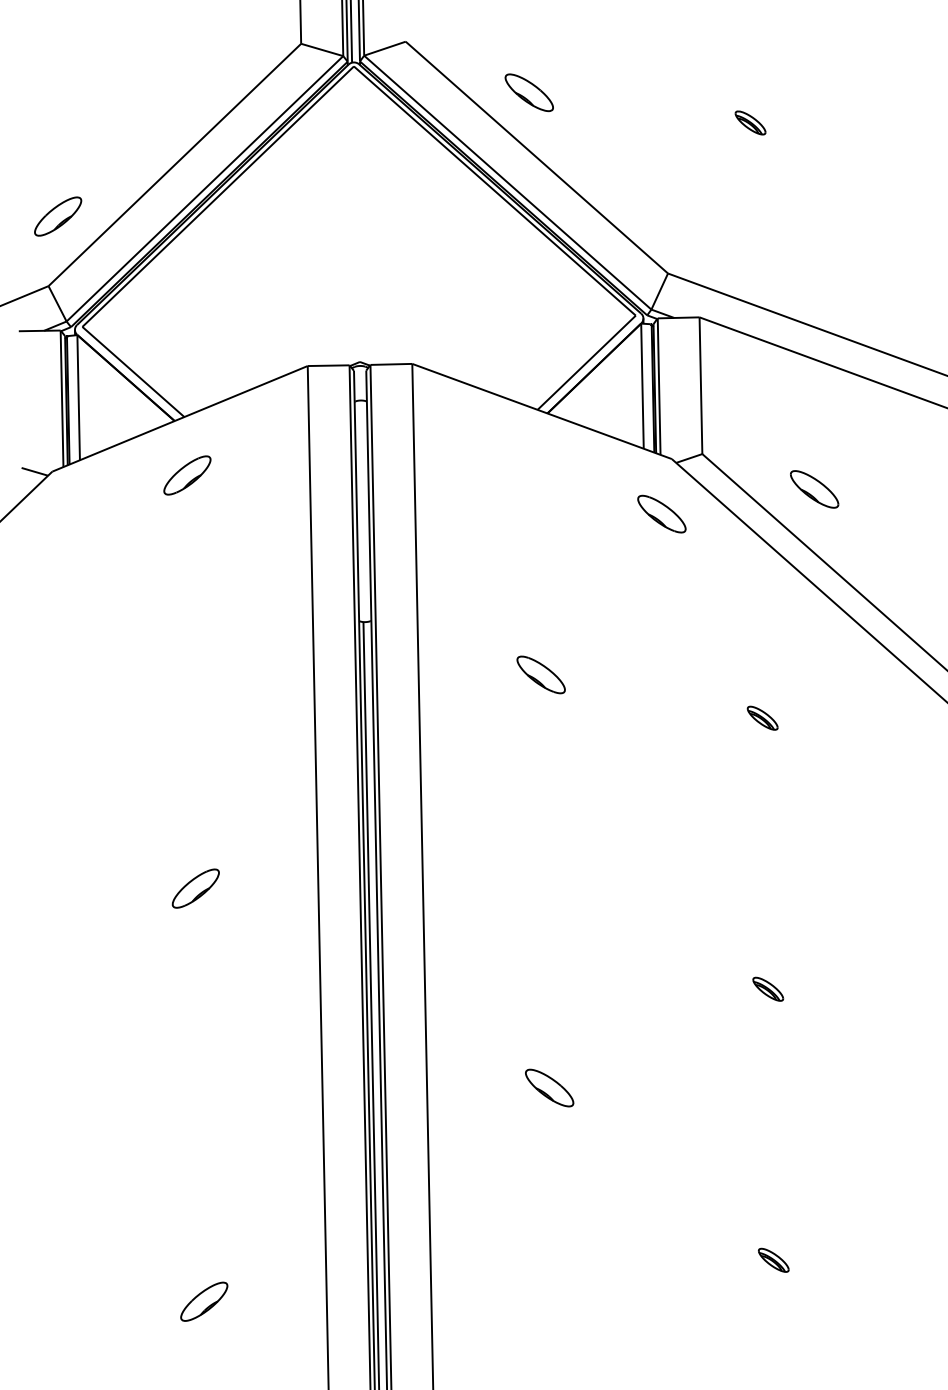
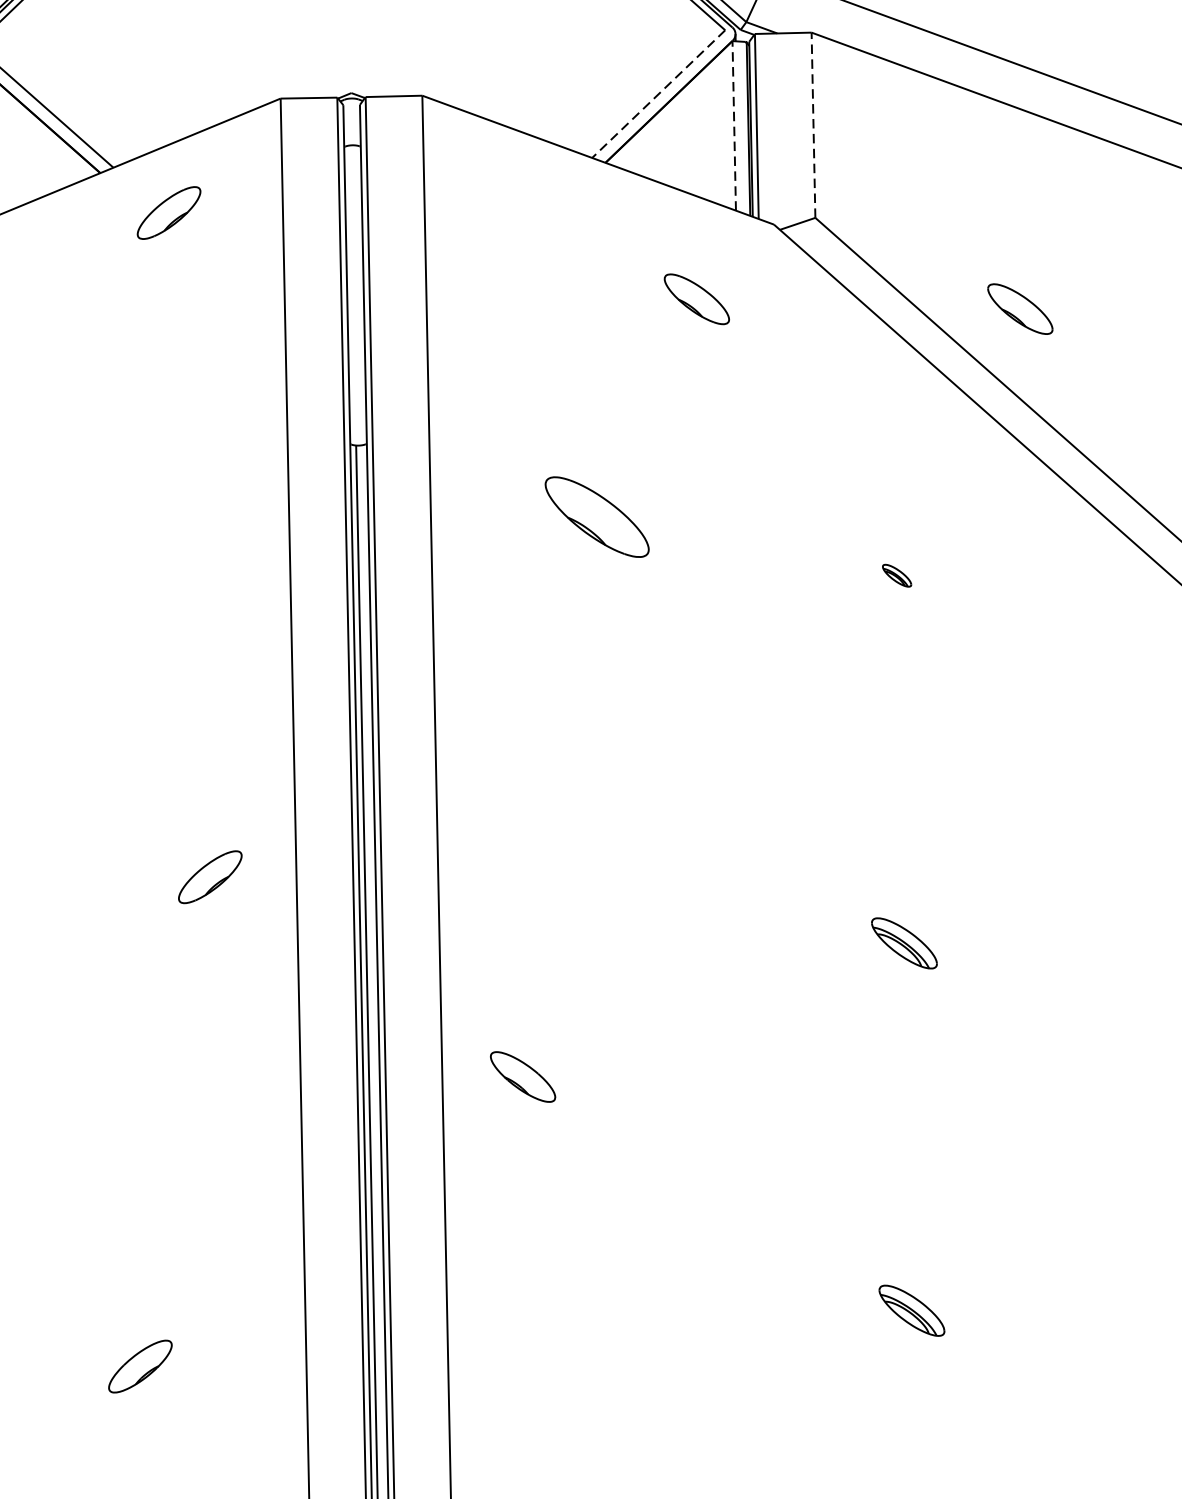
line: (586, 363) -> (658, 95), solid -> dashed
line: (700, 385) -> (812, 124), solid -> dashed
line: (642, 386) -> (734, 126), solid -> dashed
part: (187, 475) -> (169, 213), moved
part: (814, 489) -> (1020, 309), moved
part: (661, 513) -> (696, 298), moved
part: (540, 674) -> (596, 516), size x1.6
part: (762, 717) -> (896, 574), size x0.7
part: (195, 888) -> (209, 877), moved
part: (768, 988) -> (905, 942), size x1.6
part: (549, 1087) -> (522, 1076), moved
part: (773, 1259) -> (911, 1309), size x1.6

